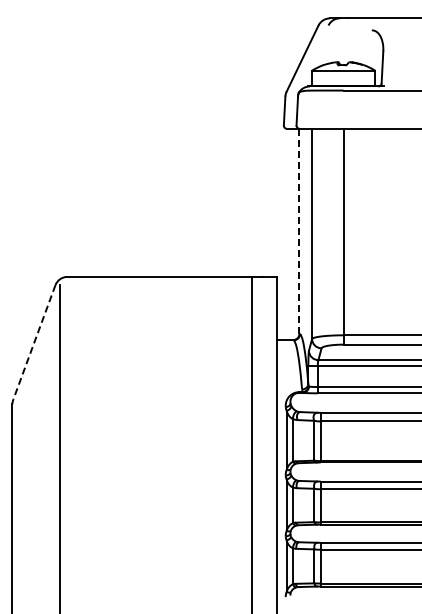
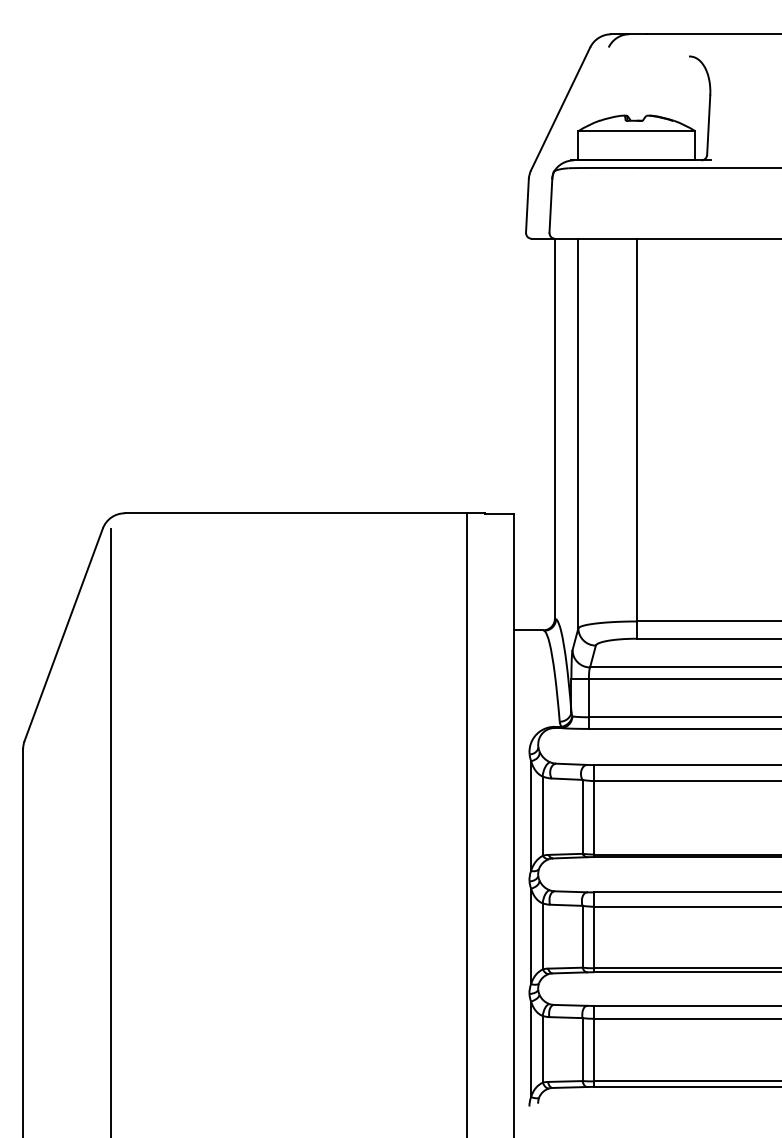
line: (299, 231) -> (554, 429), dashed -> solid
line: (34, 343) -> (63, 636), dashed -> solid

